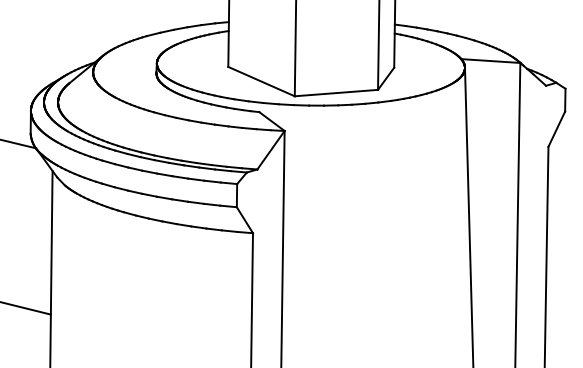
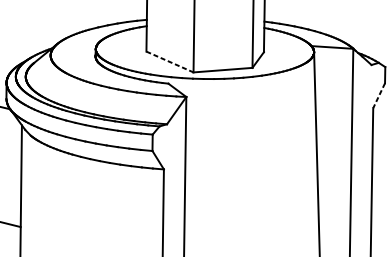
line: (262, 81) -> (170, 61), solid -> dashed
line: (556, 129) -> (378, 95), solid -> dashed

